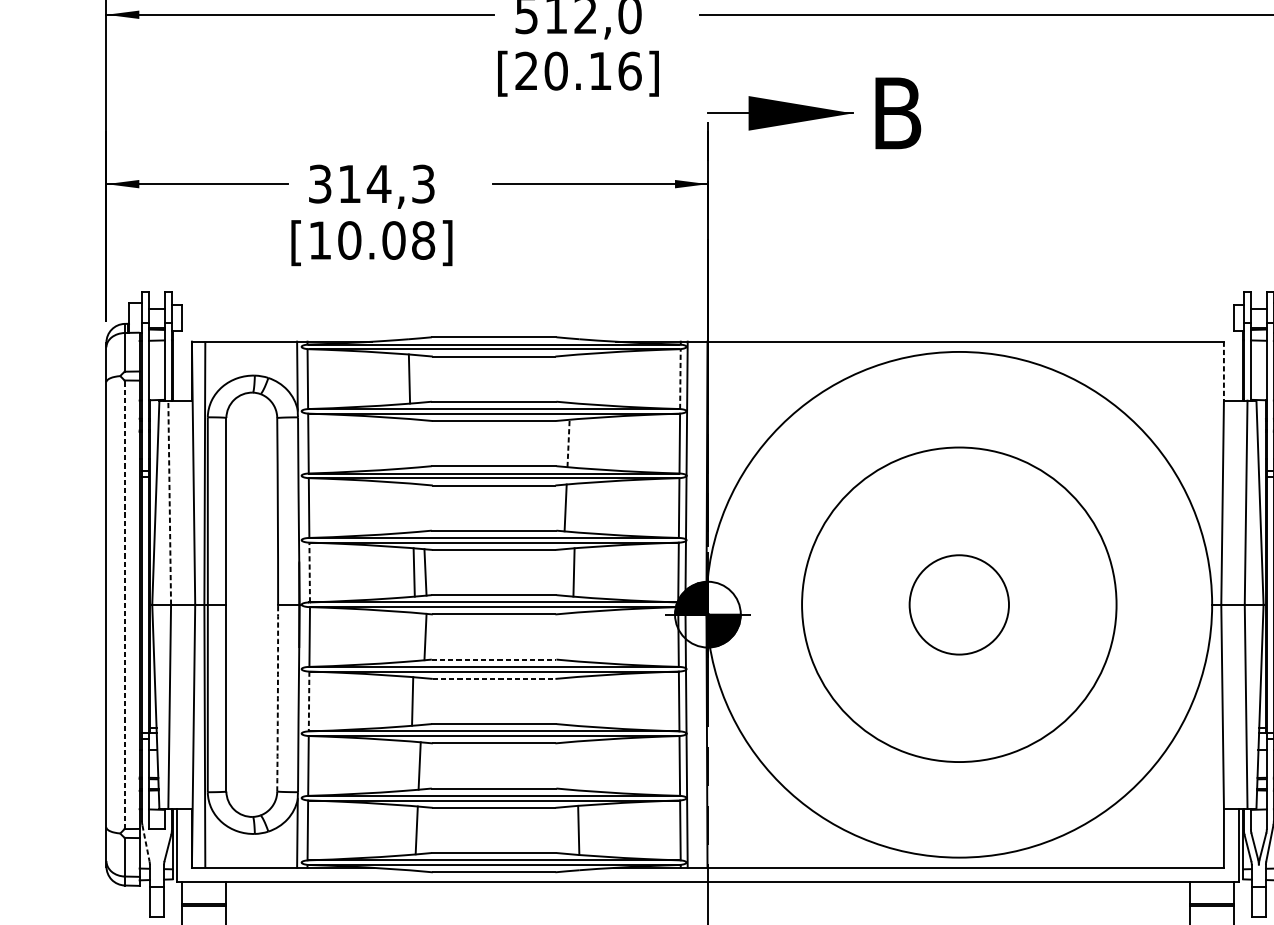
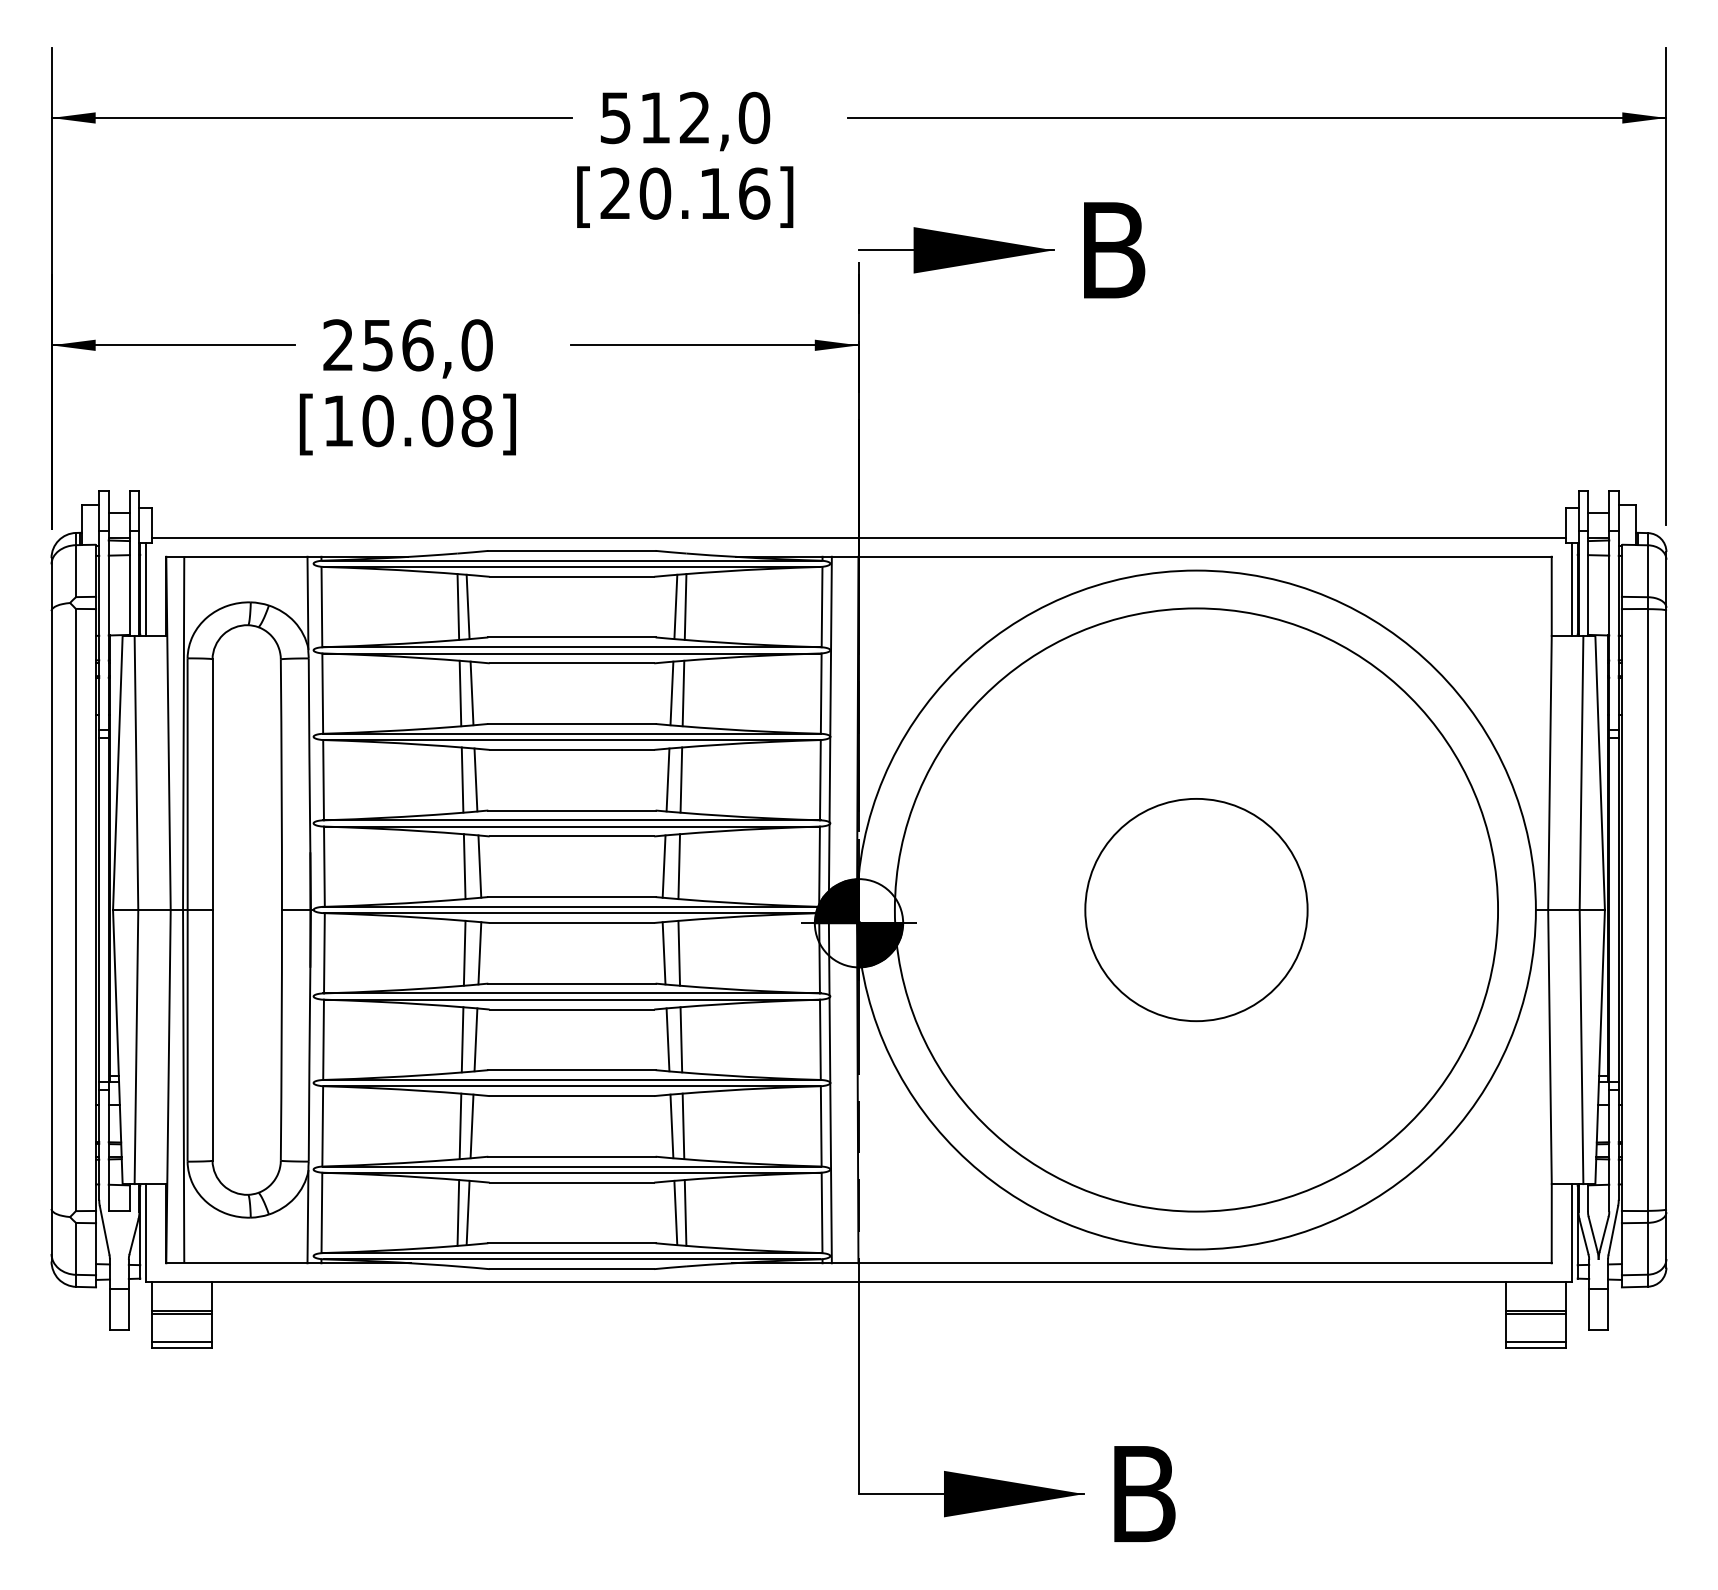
text: (371, 184) -> (407, 345), 314,3 -> 256,0
line: (707, 327) -> (858, 537), added
line: (176, 365) -> (145, 588), added
line: (1239, 365) -> (1572, 588), added
line: (1223, 371) -> (1551, 596), dashed -> solid
line: (416, 378) -> (467, 606), added
line: (571, 378) -> (675, 606), added
line: (578, 378) -> (685, 606), added
line: (680, 378) -> (822, 606), dashed -> solid
line: (411, 443) -> (460, 693), added
line: (419, 443) -> (471, 693), added
line: (568, 443) -> (671, 693), dashed -> solid
line: (577, 443) -> (683, 693), added
line: (169, 502) -> (136, 772), dashed -> solid
line: (412, 507) -> (462, 779), added
line: (422, 507) -> (475, 779), added
line: (575, 507) -> (681, 779), added
line: (309, 572) -> (324, 866), dashed -> solid
line: (562, 572) -> (663, 866), added
line: (125, 604) -> (76, 909), dashed -> solid
circle: (959, 604) -> (1196, 909), size x1.43
circle: (959, 605) -> (1196, 910), size x1.67
line: (414, 636) -> (464, 952), added
line: (574, 636) -> (679, 952), added
line: (562, 637) -> (663, 953), added
line: (493, 659) -> (571, 983), dashed -> solid
line: (494, 678) -> (572, 1009), dashed -> solid
arc: (277, 698) -> (281, 1035), dashed -> solid
line: (309, 701) -> (323, 1040), dashed -> solid
line: (422, 701) -> (475, 1039), added
line: (565, 701) -> (667, 1039), added
line: (575, 701) -> (681, 1039), added
line: (411, 766) -> (460, 1126), added
line: (568, 766) -> (671, 1126), added
line: (577, 766) -> (683, 1126), added
line: (409, 830) -> (458, 1212), added
line: (571, 830) -> (675, 1212), added
line: (145, 843) -> (104, 1230), dashed -> solid

